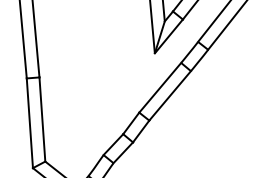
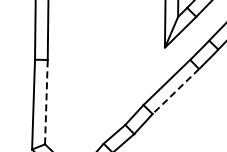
line: (169, 96) -> (175, 92), solid -> dashed
line: (42, 119) -> (46, 102), solid -> dashed

